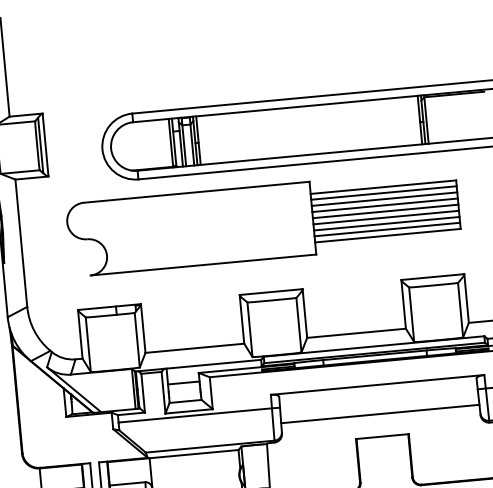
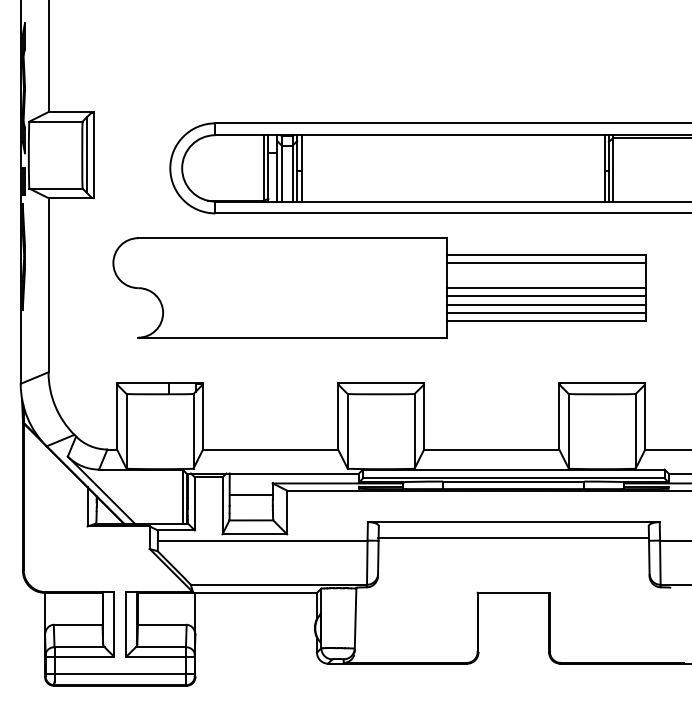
line: (384, 199) -> (546, 271), removed
line: (385, 205) -> (546, 279), removed
line: (380, 413) -> (513, 537), moved

